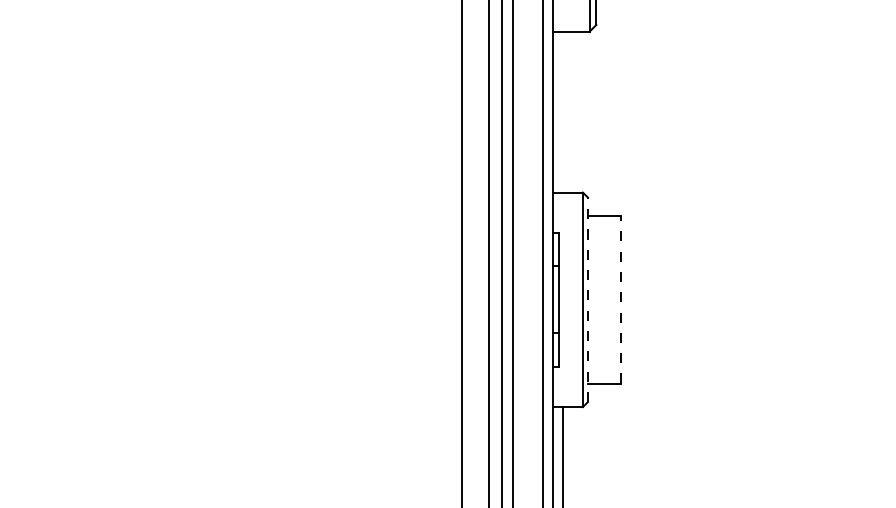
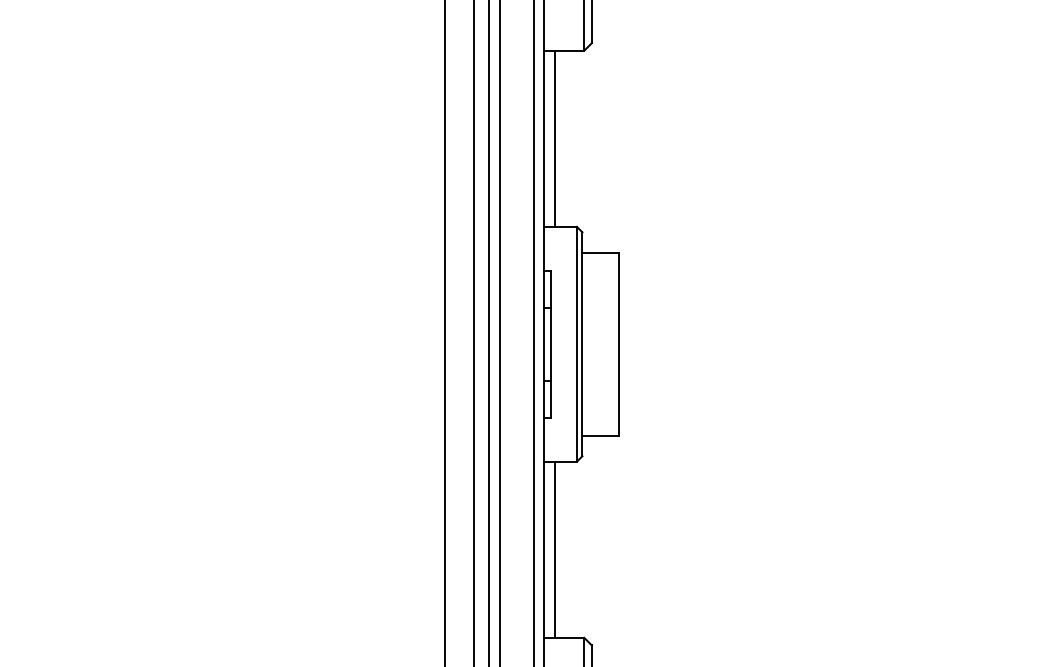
line: (562, 111) -> (554, 138), added
line: (587, 299) -> (582, 344), dashed -> solid
line: (621, 299) -> (619, 344), dashed -> solid

